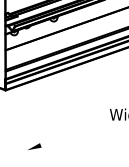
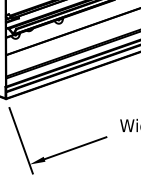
line: (19, 128) -> (21, 140), added
line: (68, 135) -> (74, 148), added

